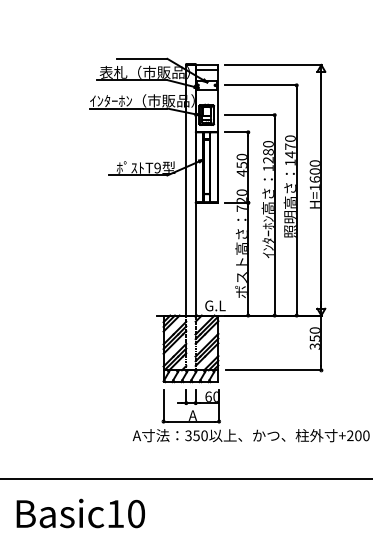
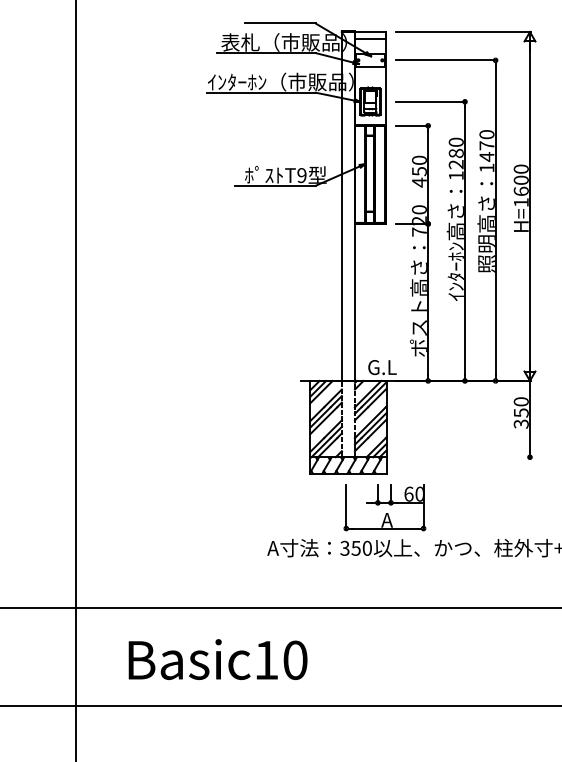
line: (273, 370) -> (463, 457), removed
part: (191, 406) -> (384, 507), moved
text: (80, 513) -> (217, 659), moved

